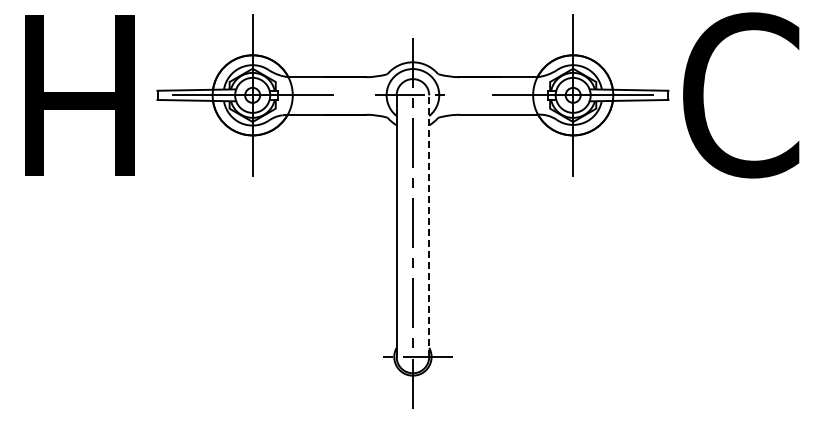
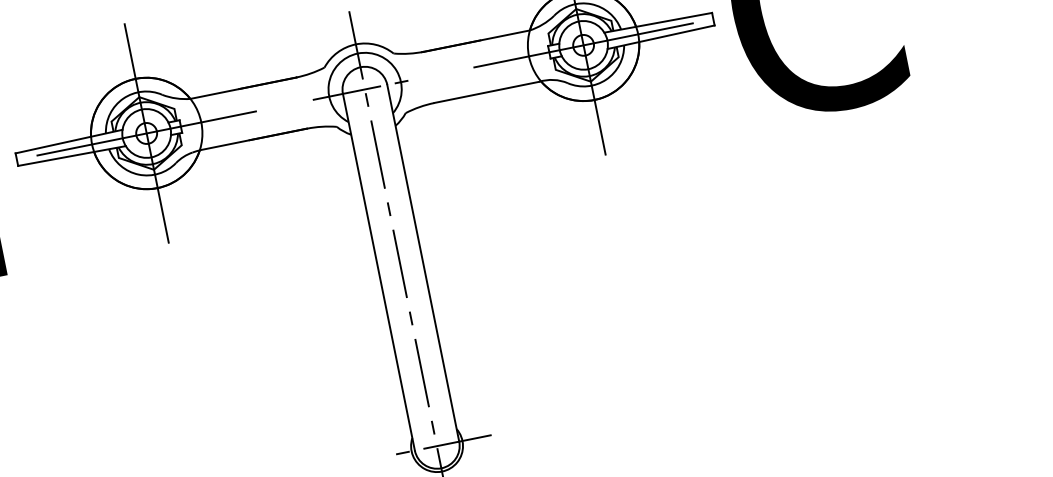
line: (429, 226) -> (423, 263), dashed -> solid

